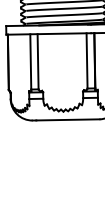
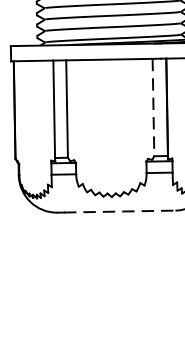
line: (87, 60) -> (154, 106), solid -> dashed
line: (67, 119) -> (118, 210), solid -> dashed

